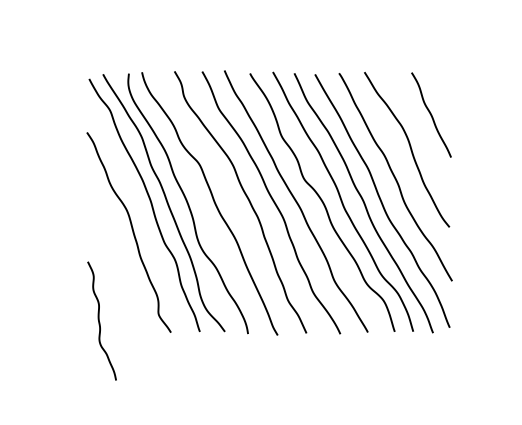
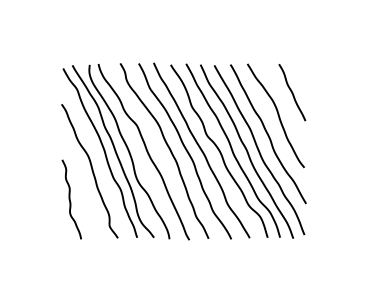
curve: (100, 320) -> (70, 199), moved

